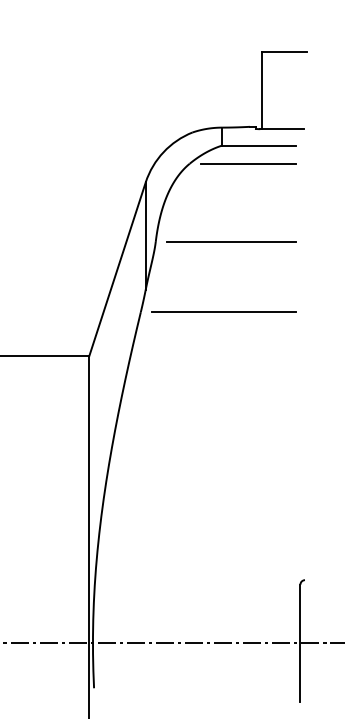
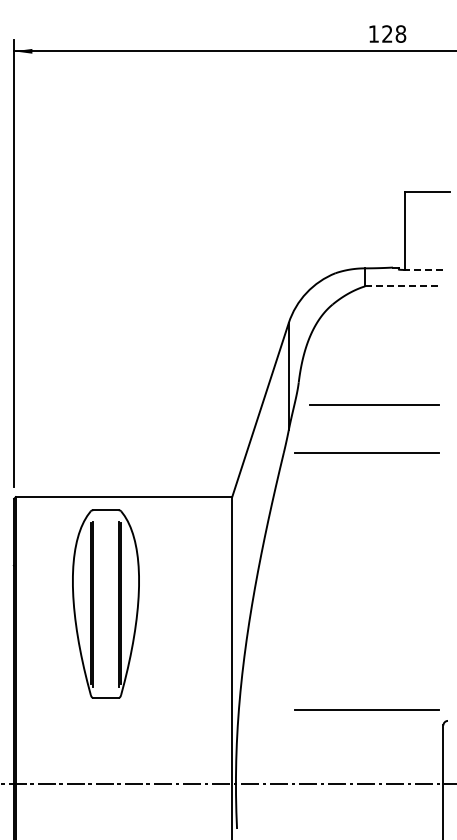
line: (282, 128) -> (425, 269), solid -> dashed
line: (258, 145) -> (401, 286), solid -> dashed
line: (248, 163) -> (391, 304), removed
line: (231, 241) -> (374, 404), moved
line: (223, 568) -> (366, 709), added

